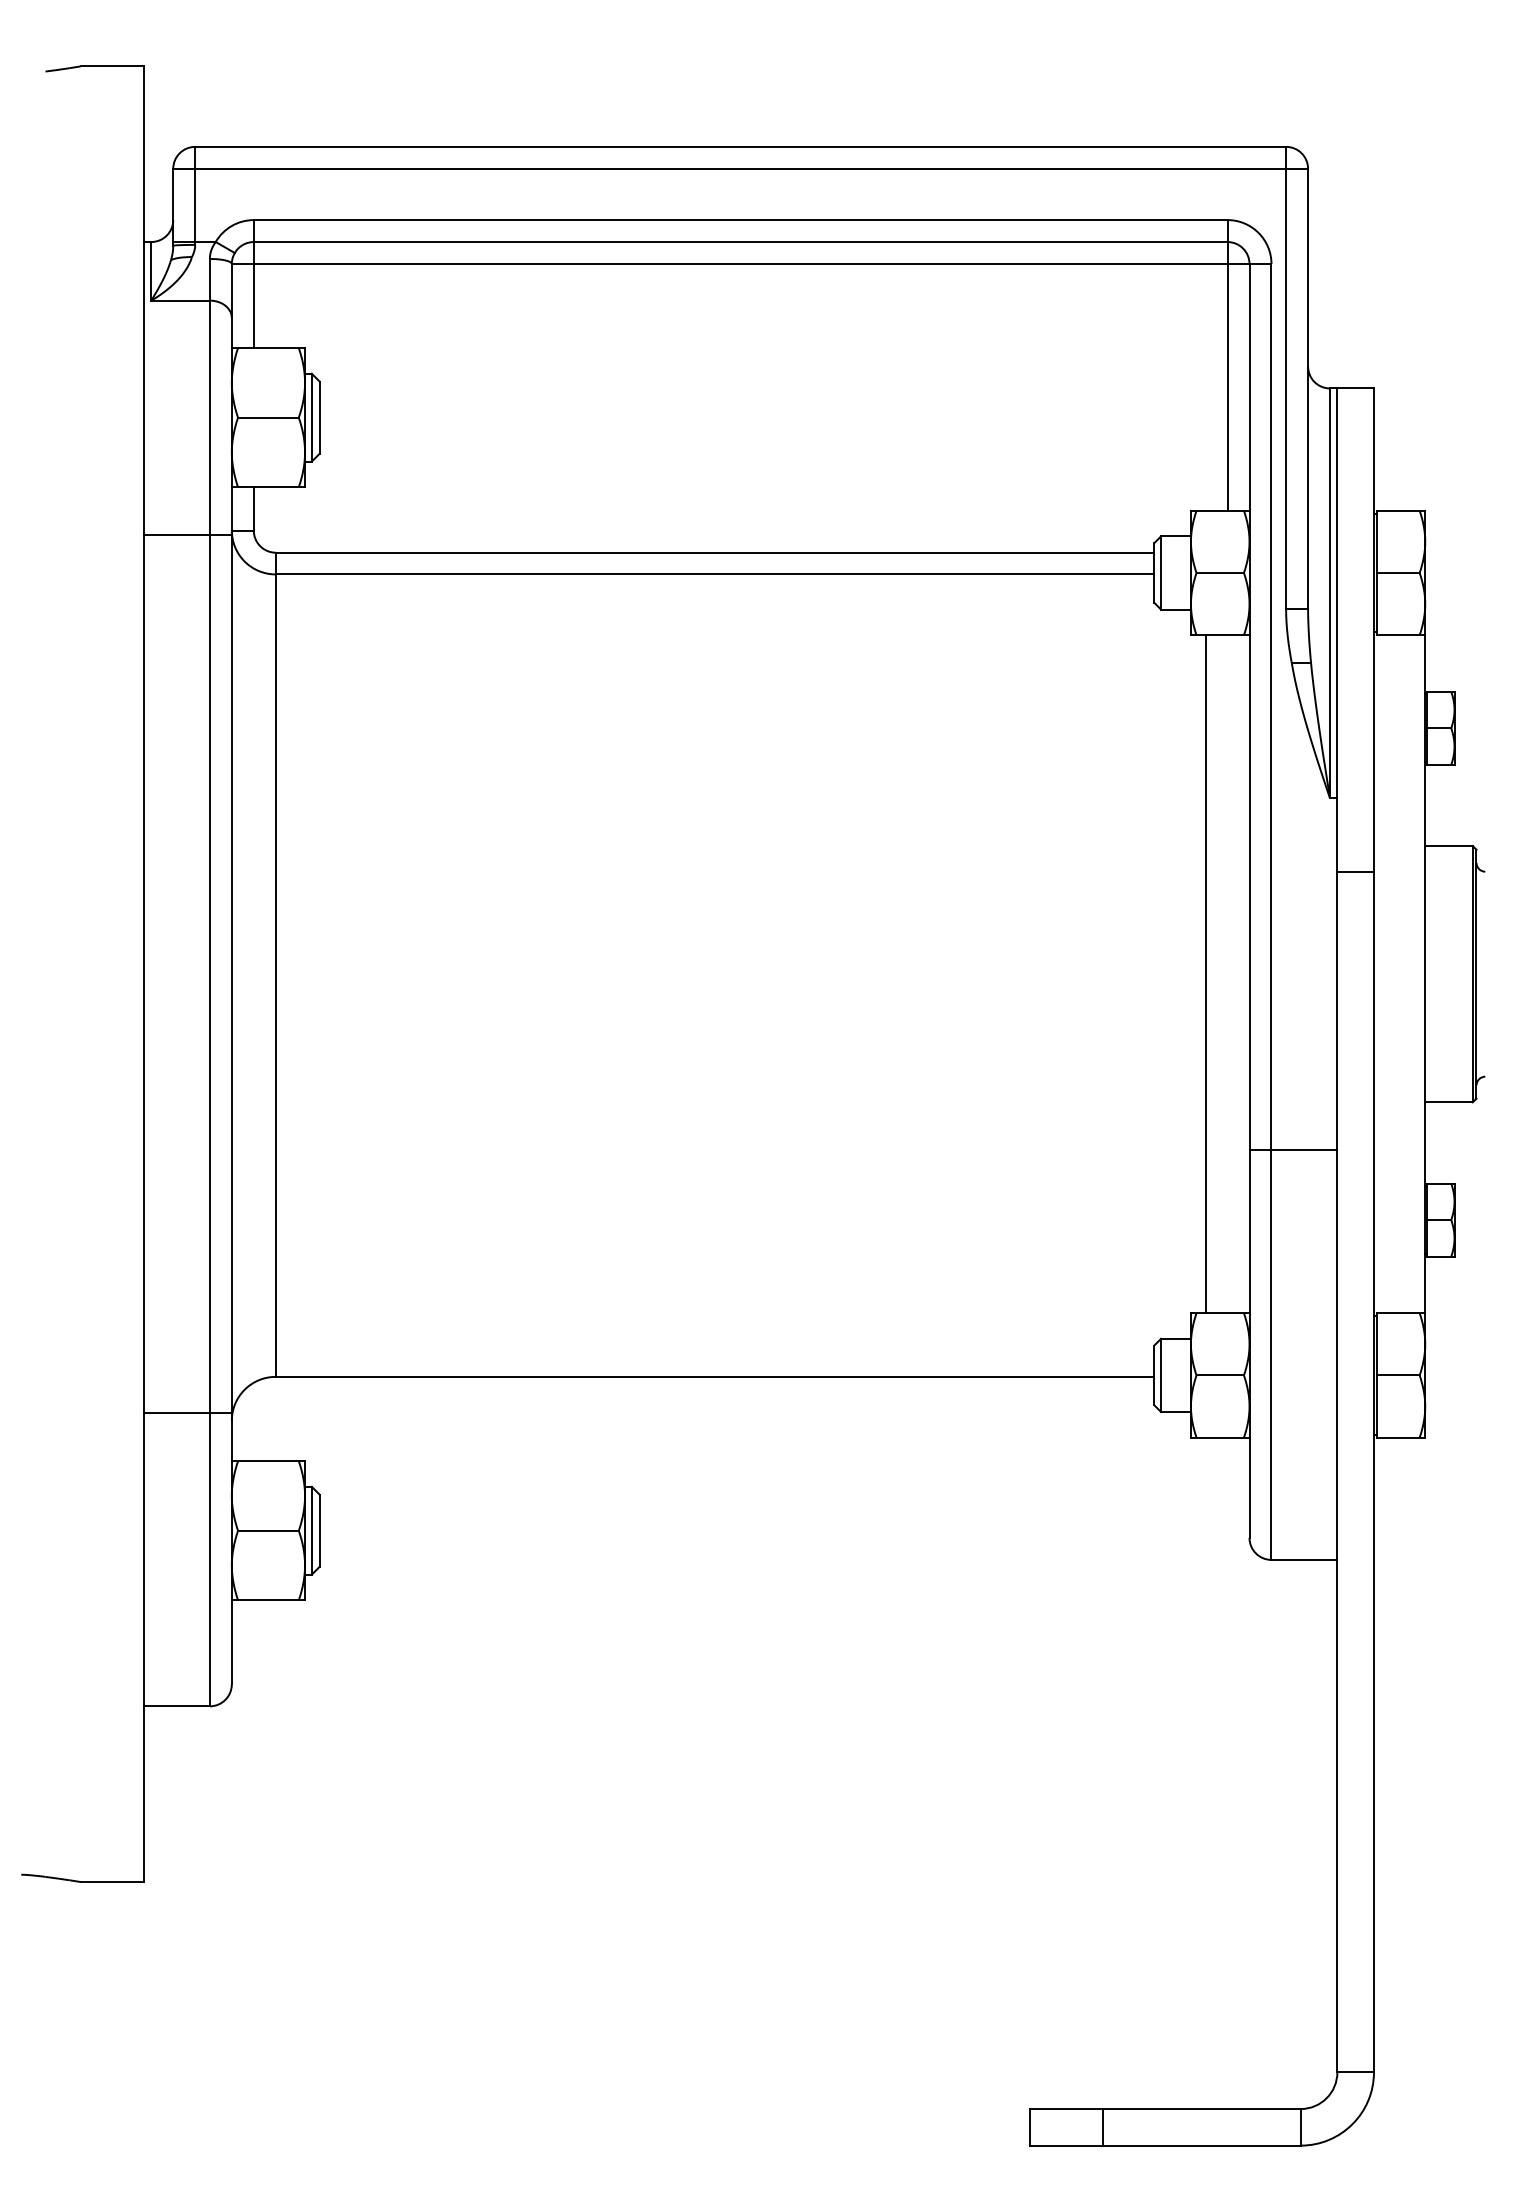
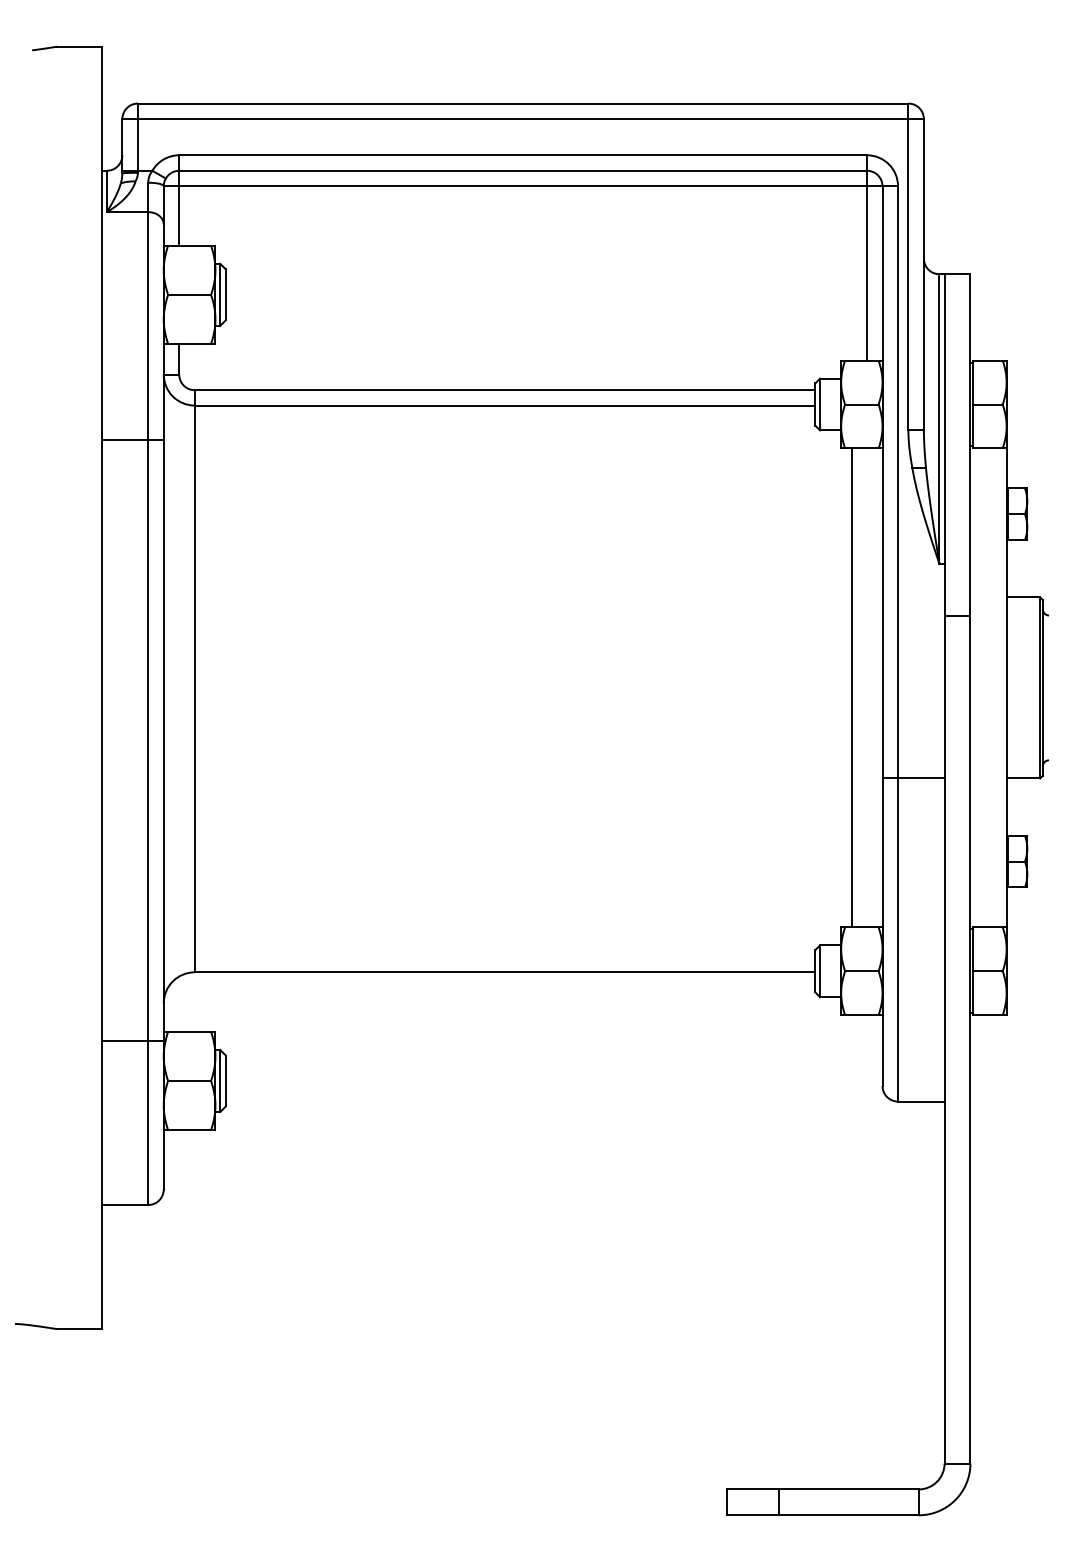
line: (187, 534) -> (132, 439), moved
line: (1293, 1149) -> (913, 777), moved
line: (187, 1413) -> (132, 1041), moved

